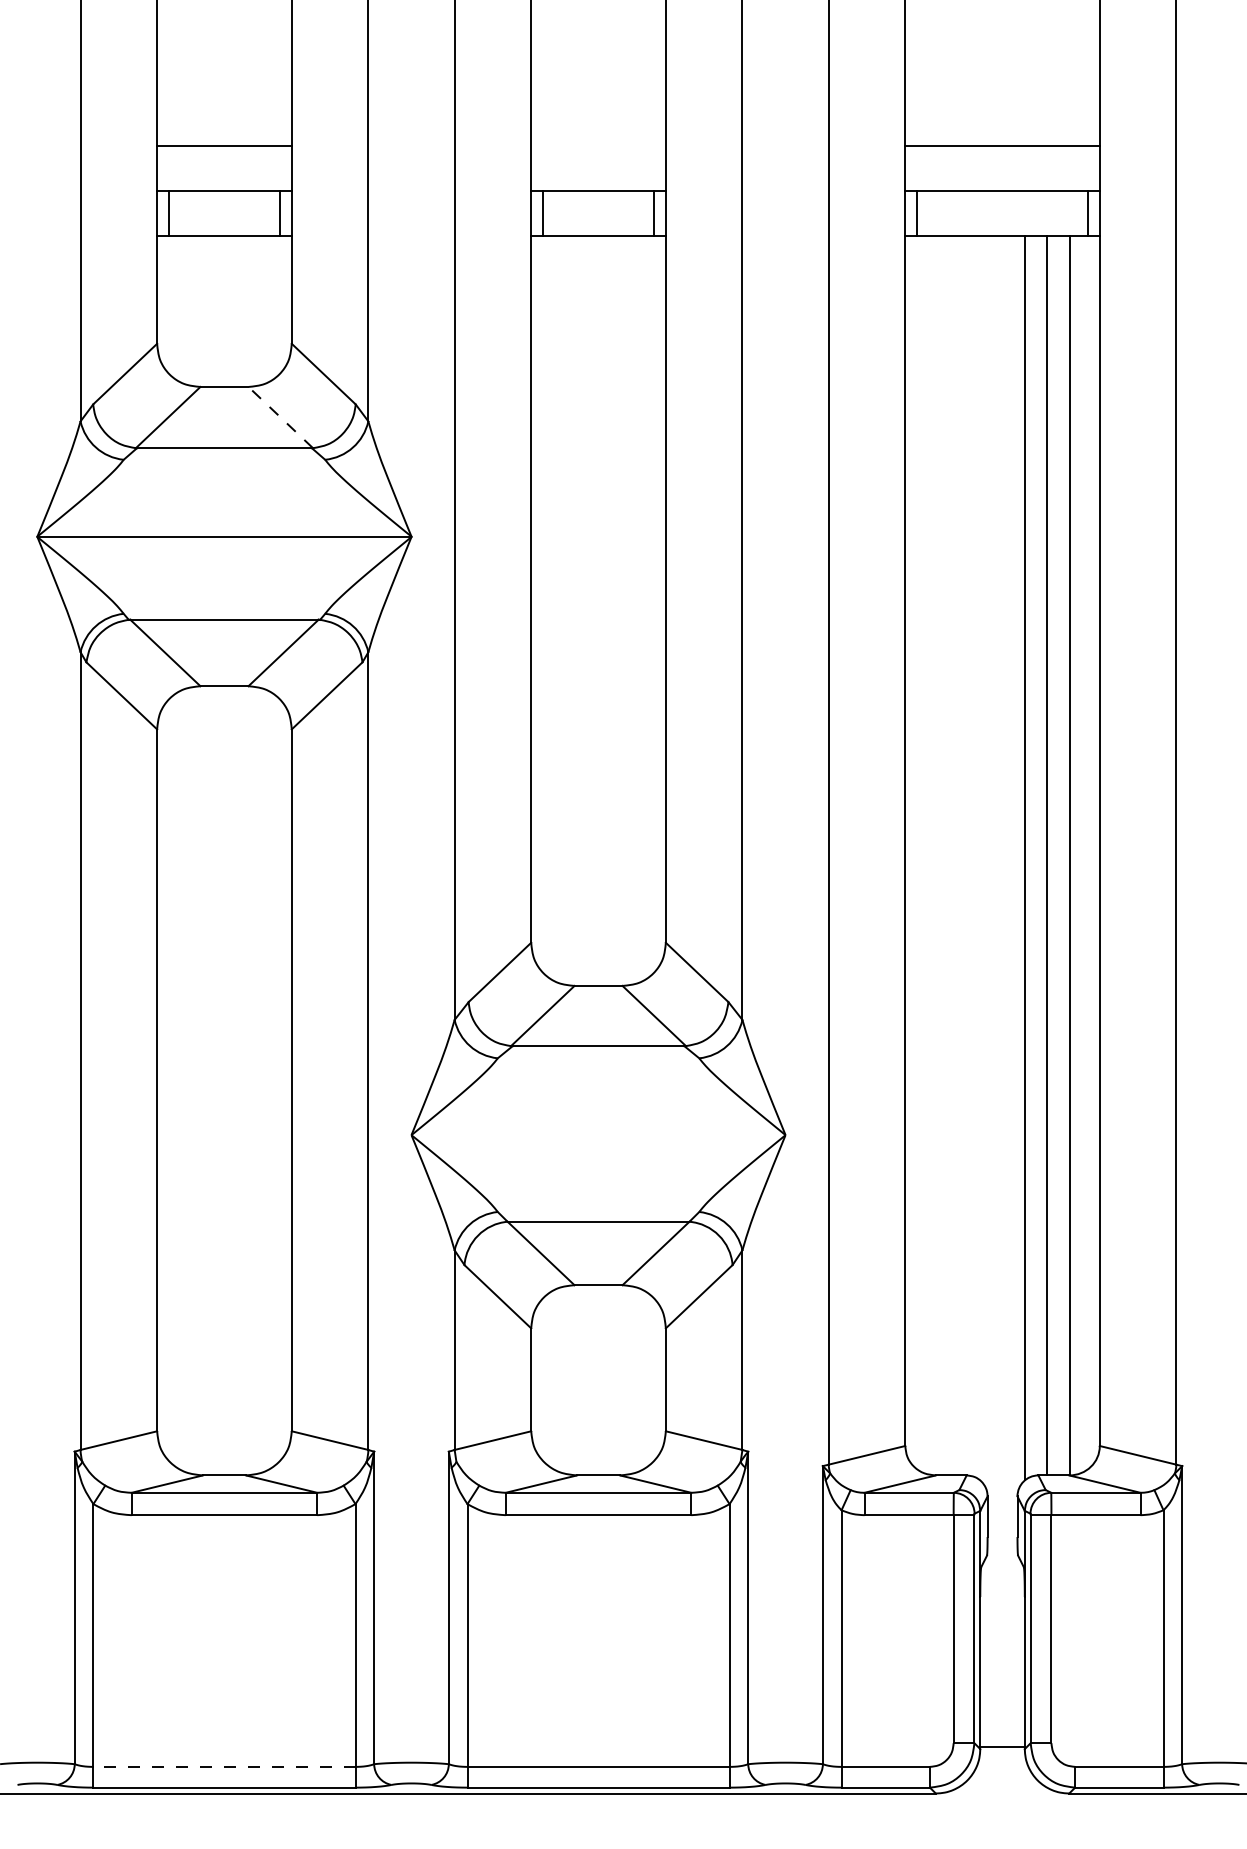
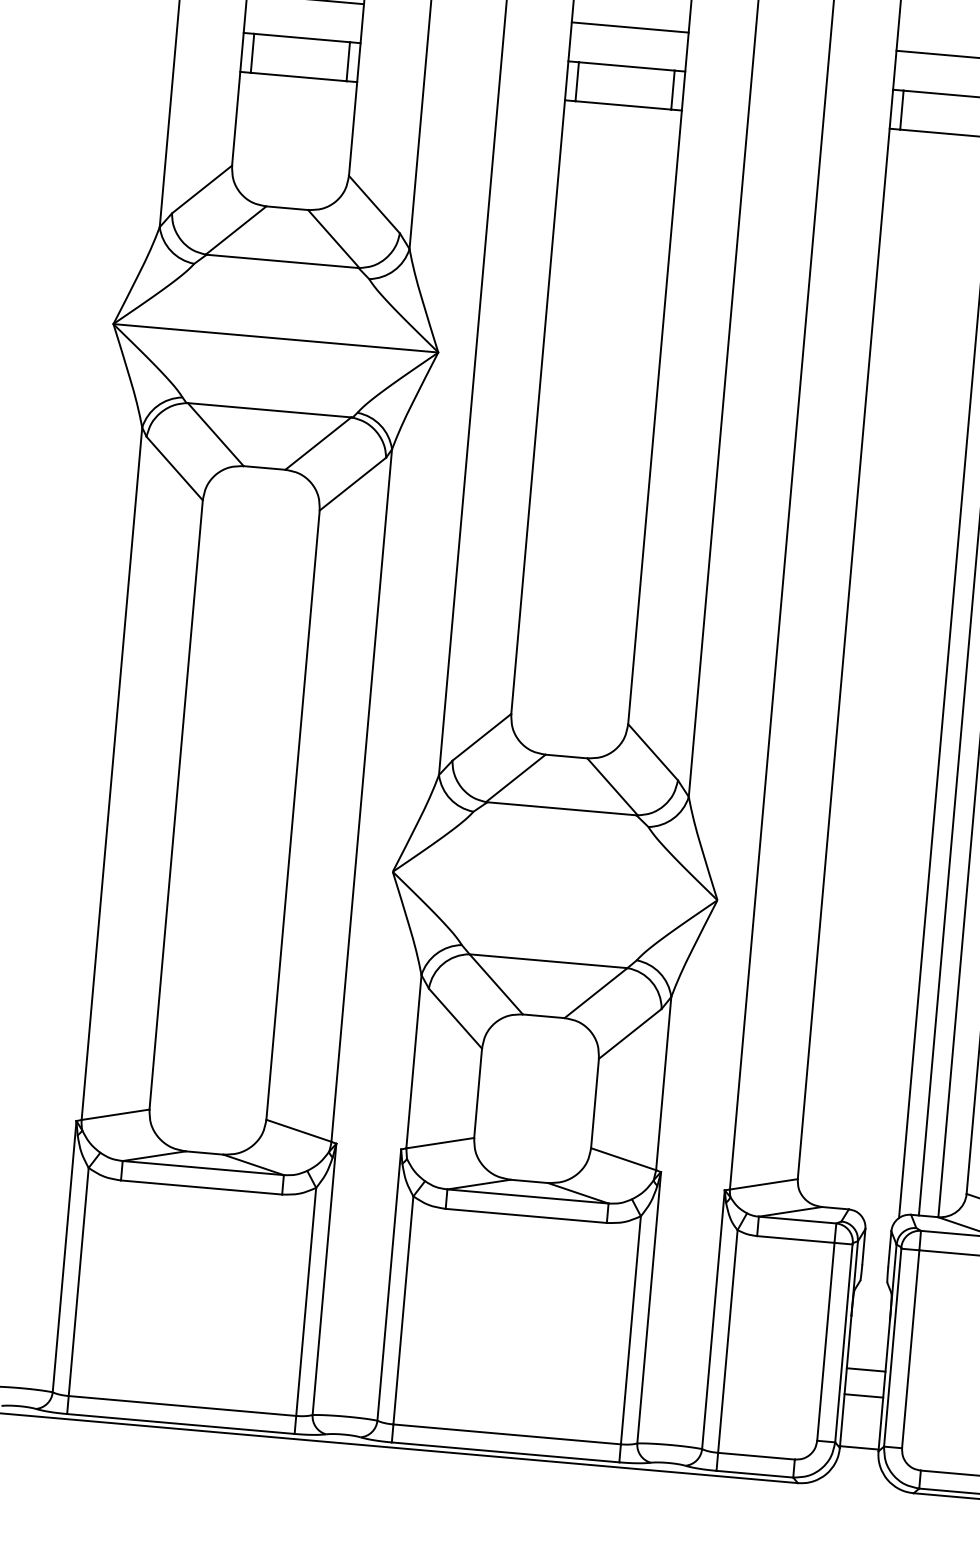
line: (598, 146) -> (630, 27), added
line: (280, 417) -> (333, 238), dashed -> solid
line: (1002, 1657) -> (866, 1370), added
line: (1002, 1687) -> (863, 1396), added
line: (223, 1766) -> (181, 1405), dashed -> solid

